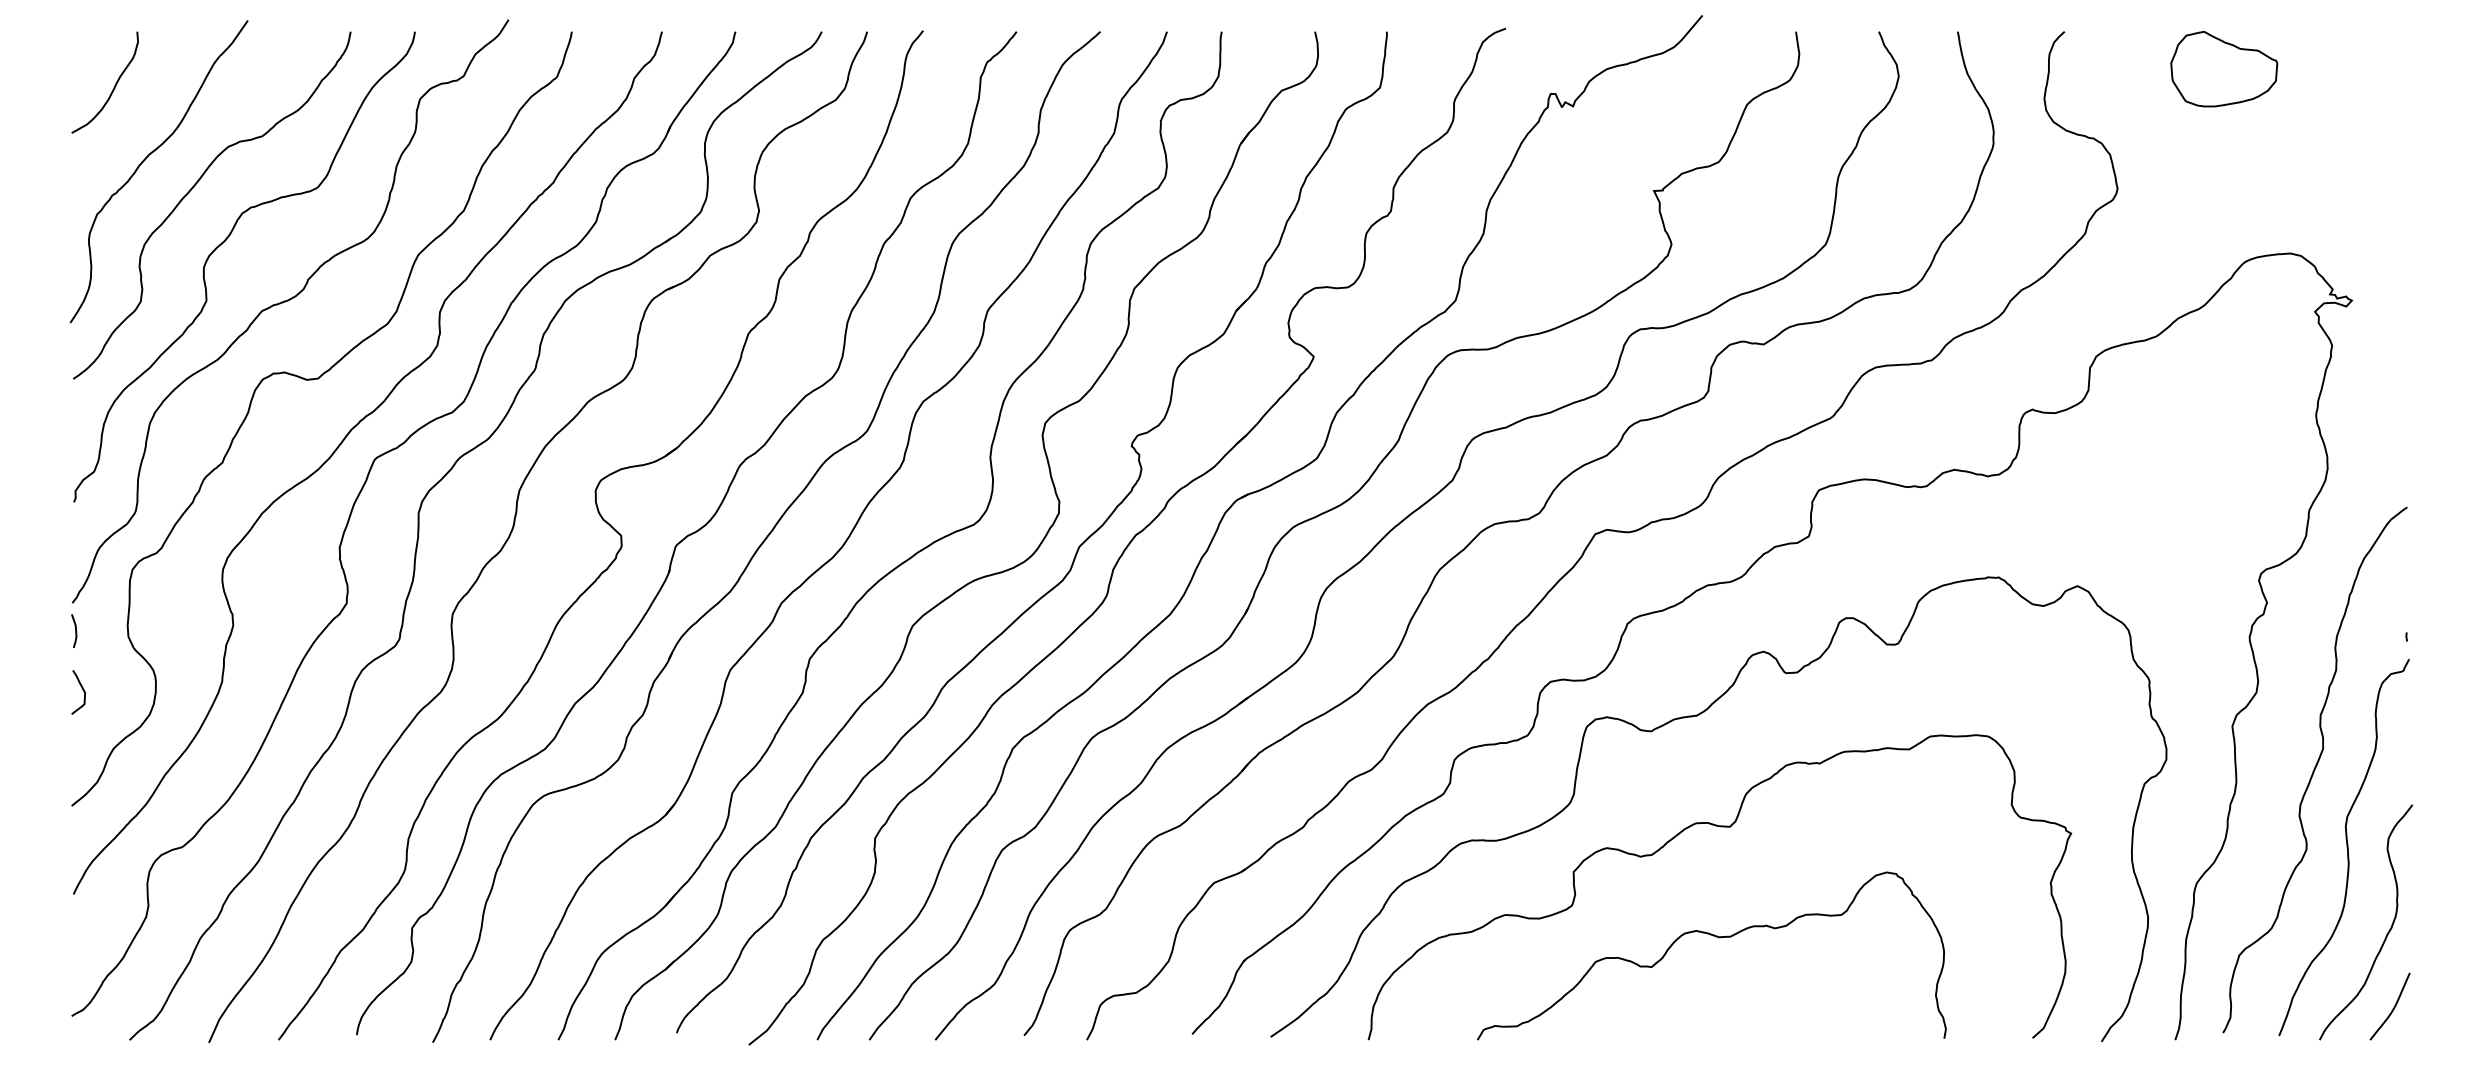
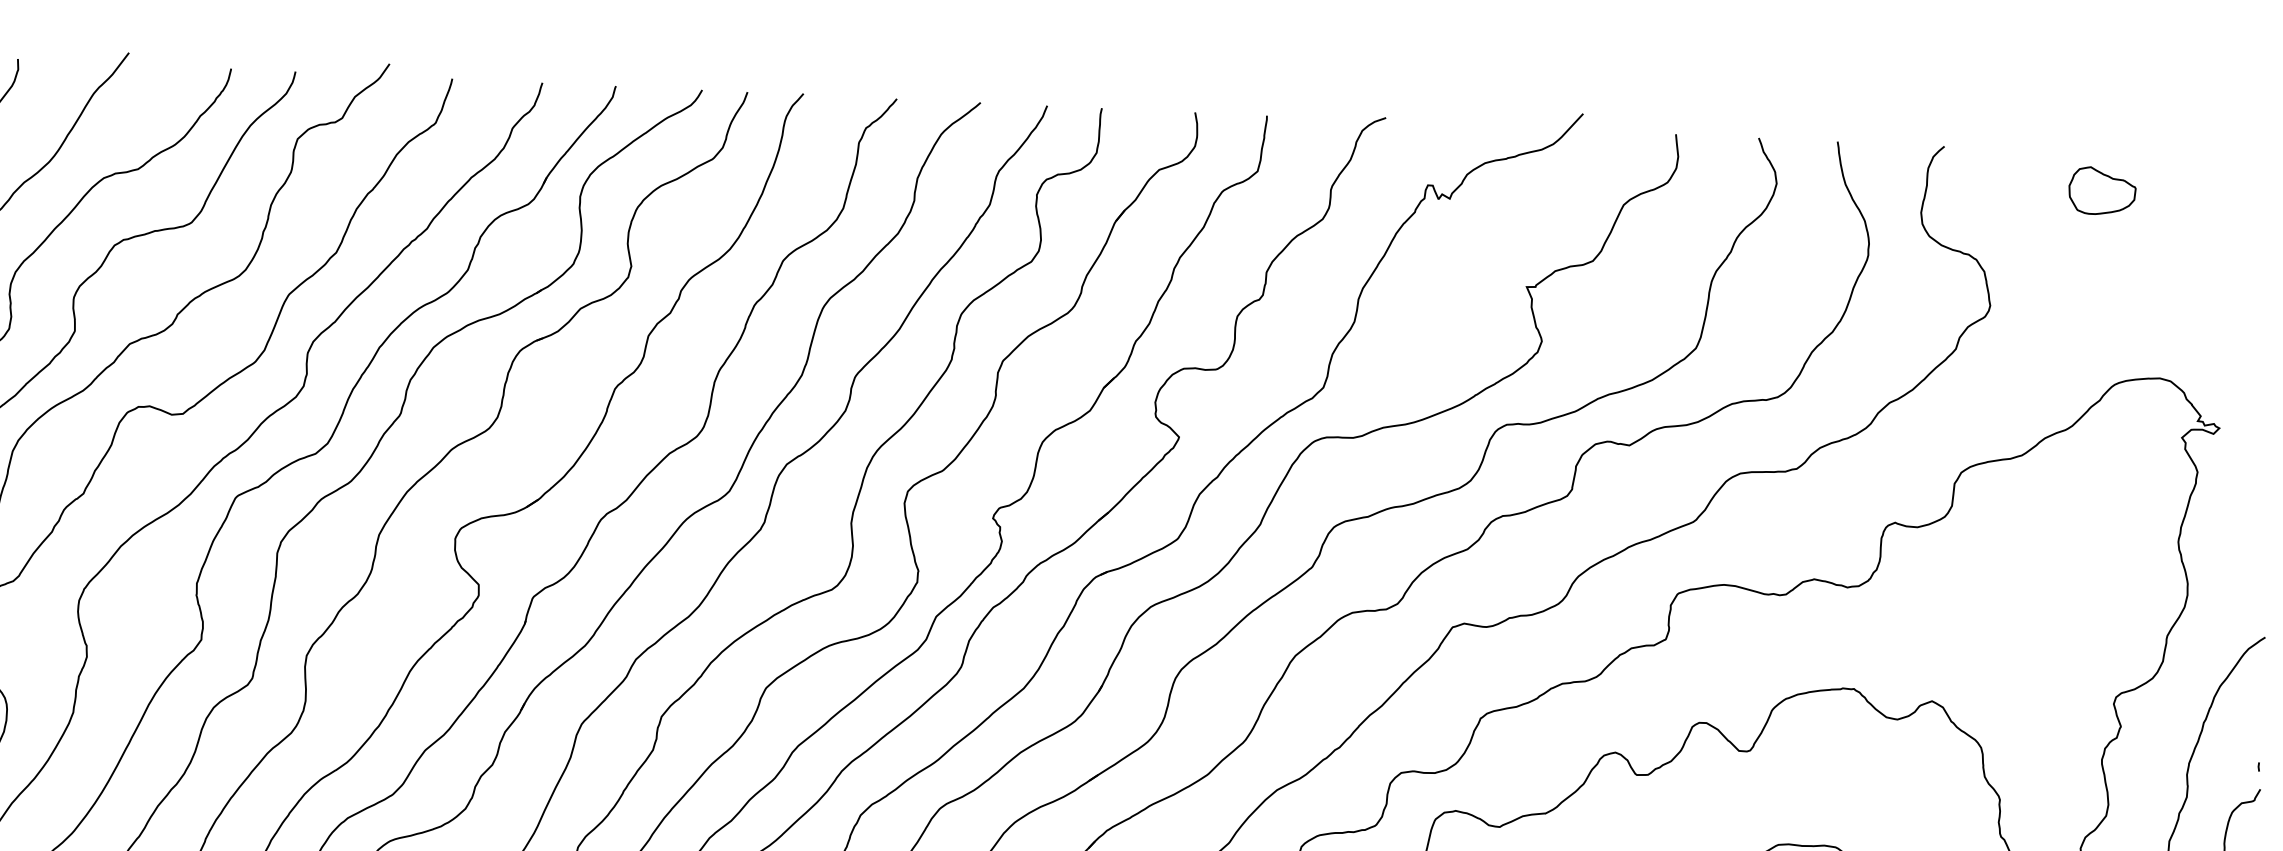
part: (2224, 68) -> (2102, 190), size x0.62

